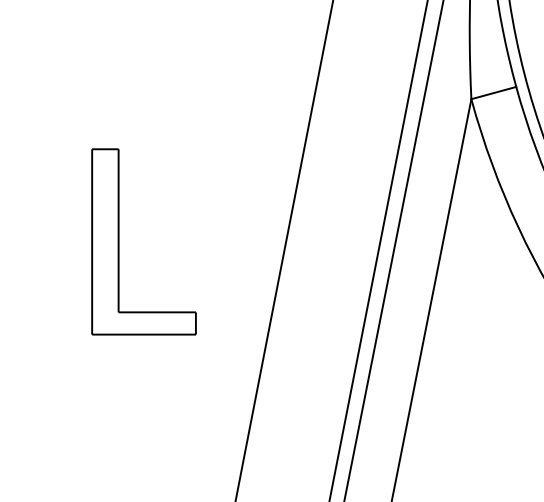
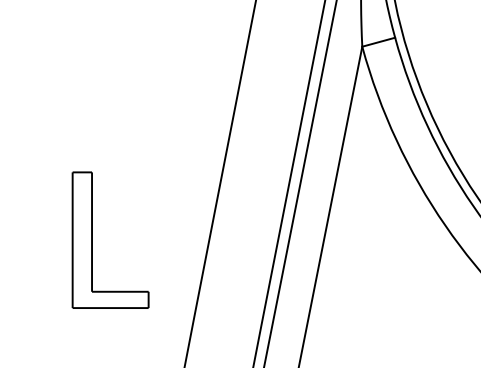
part: (119, 240) -> (92, 239), moved

